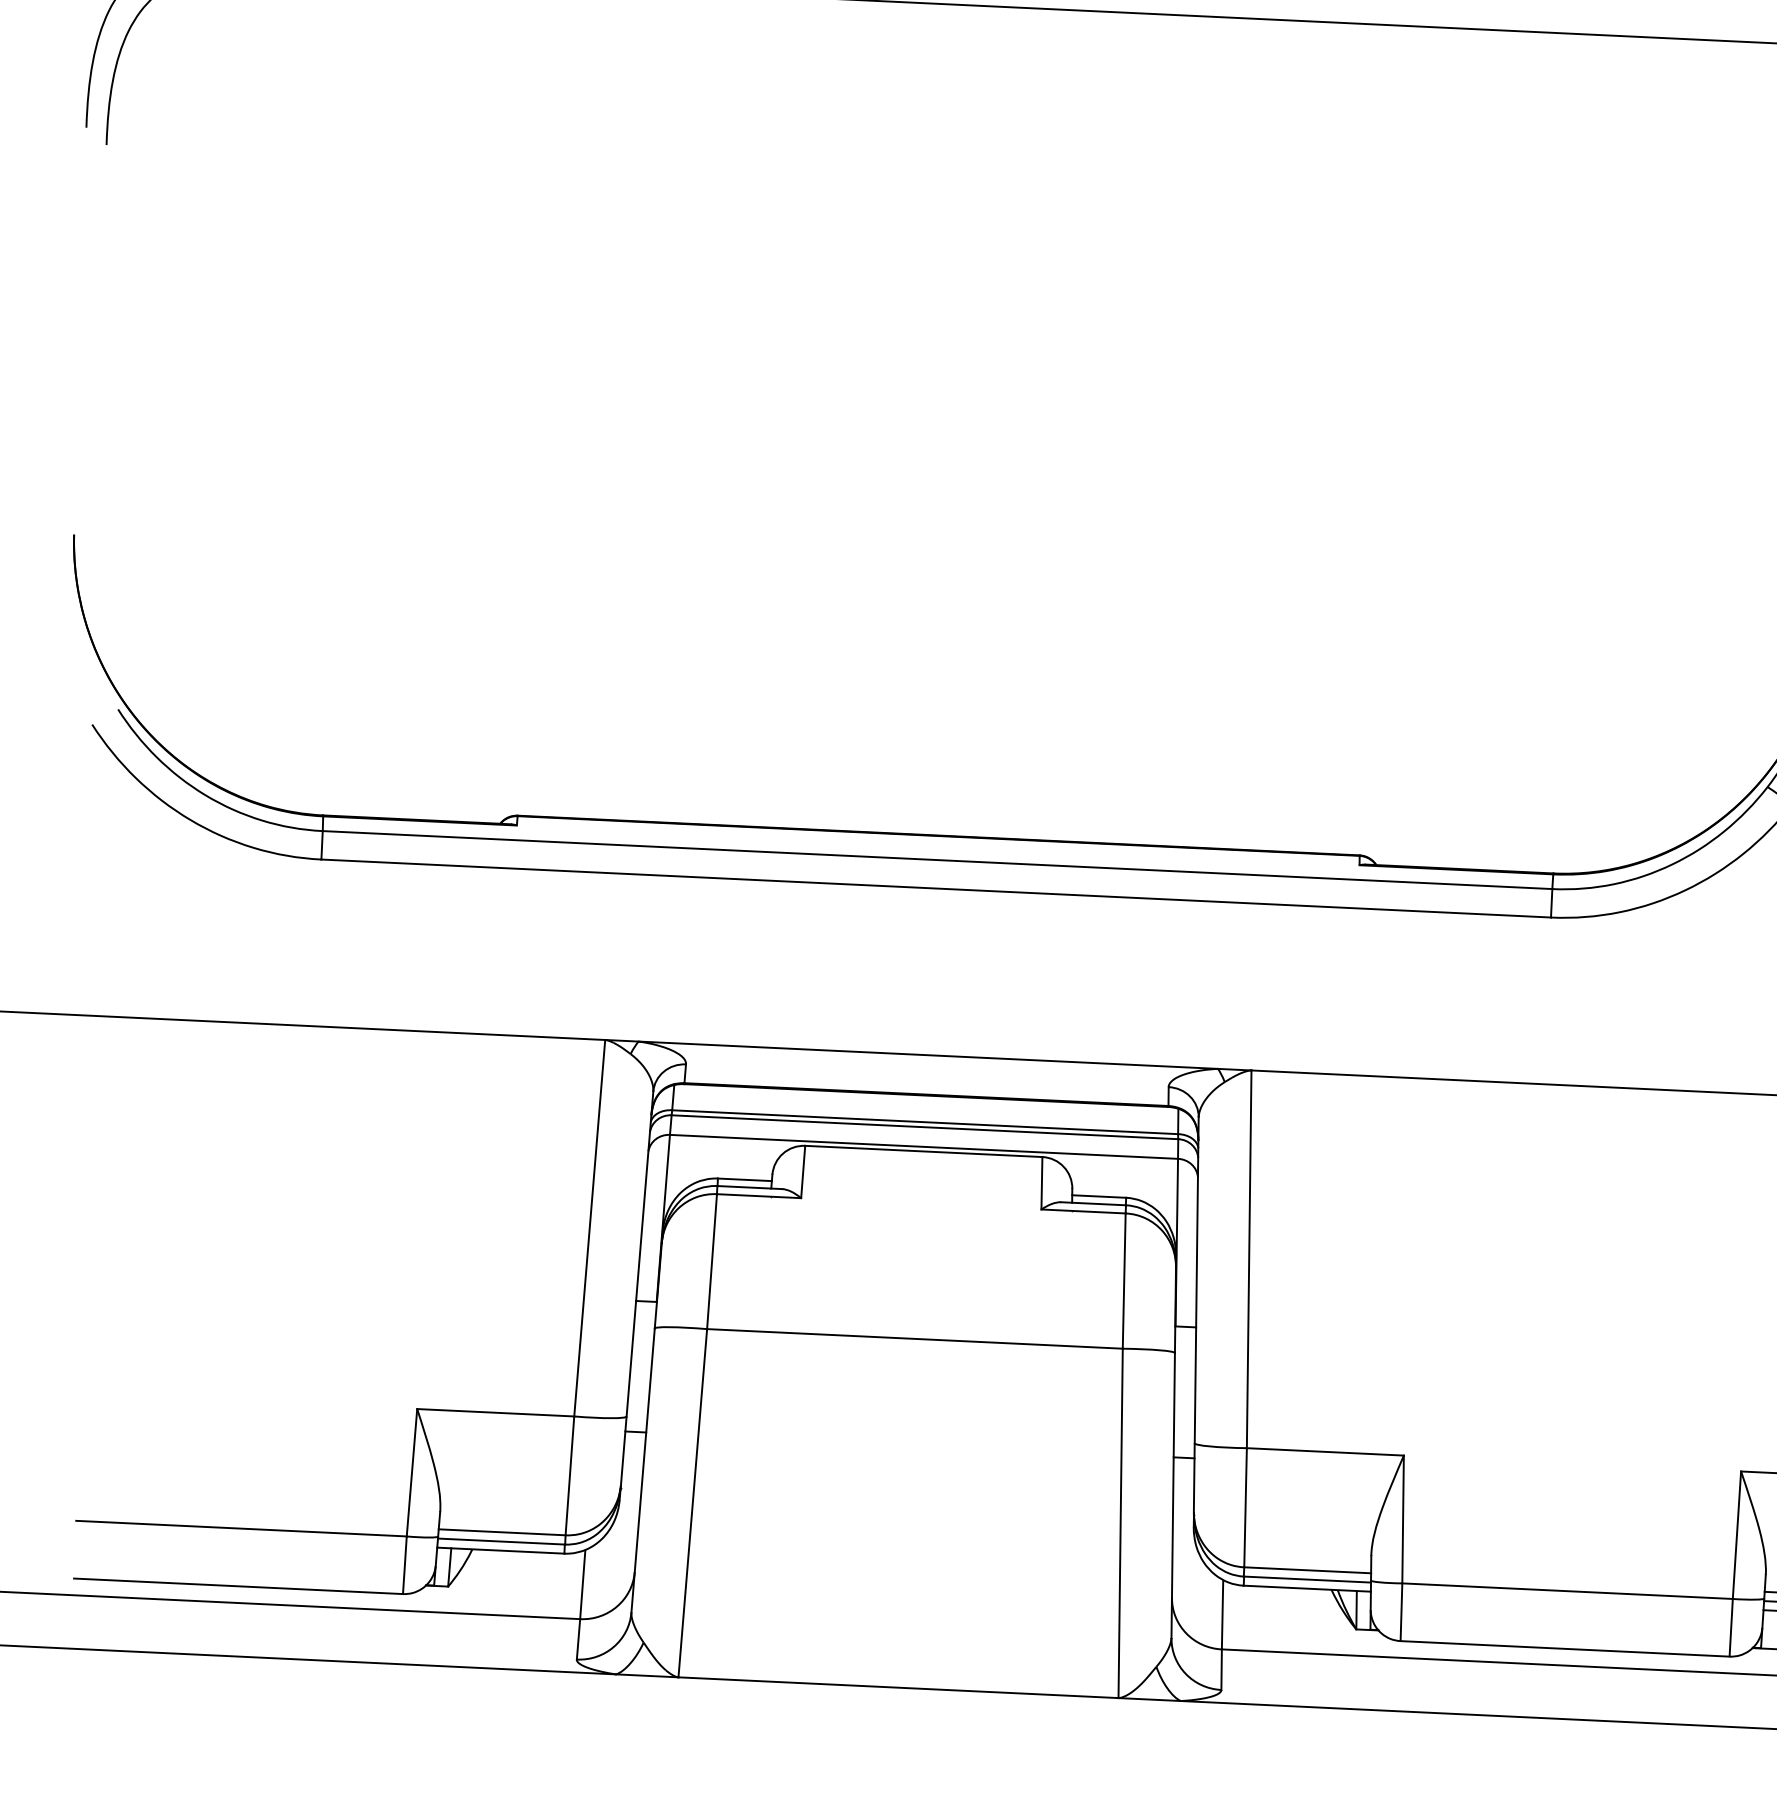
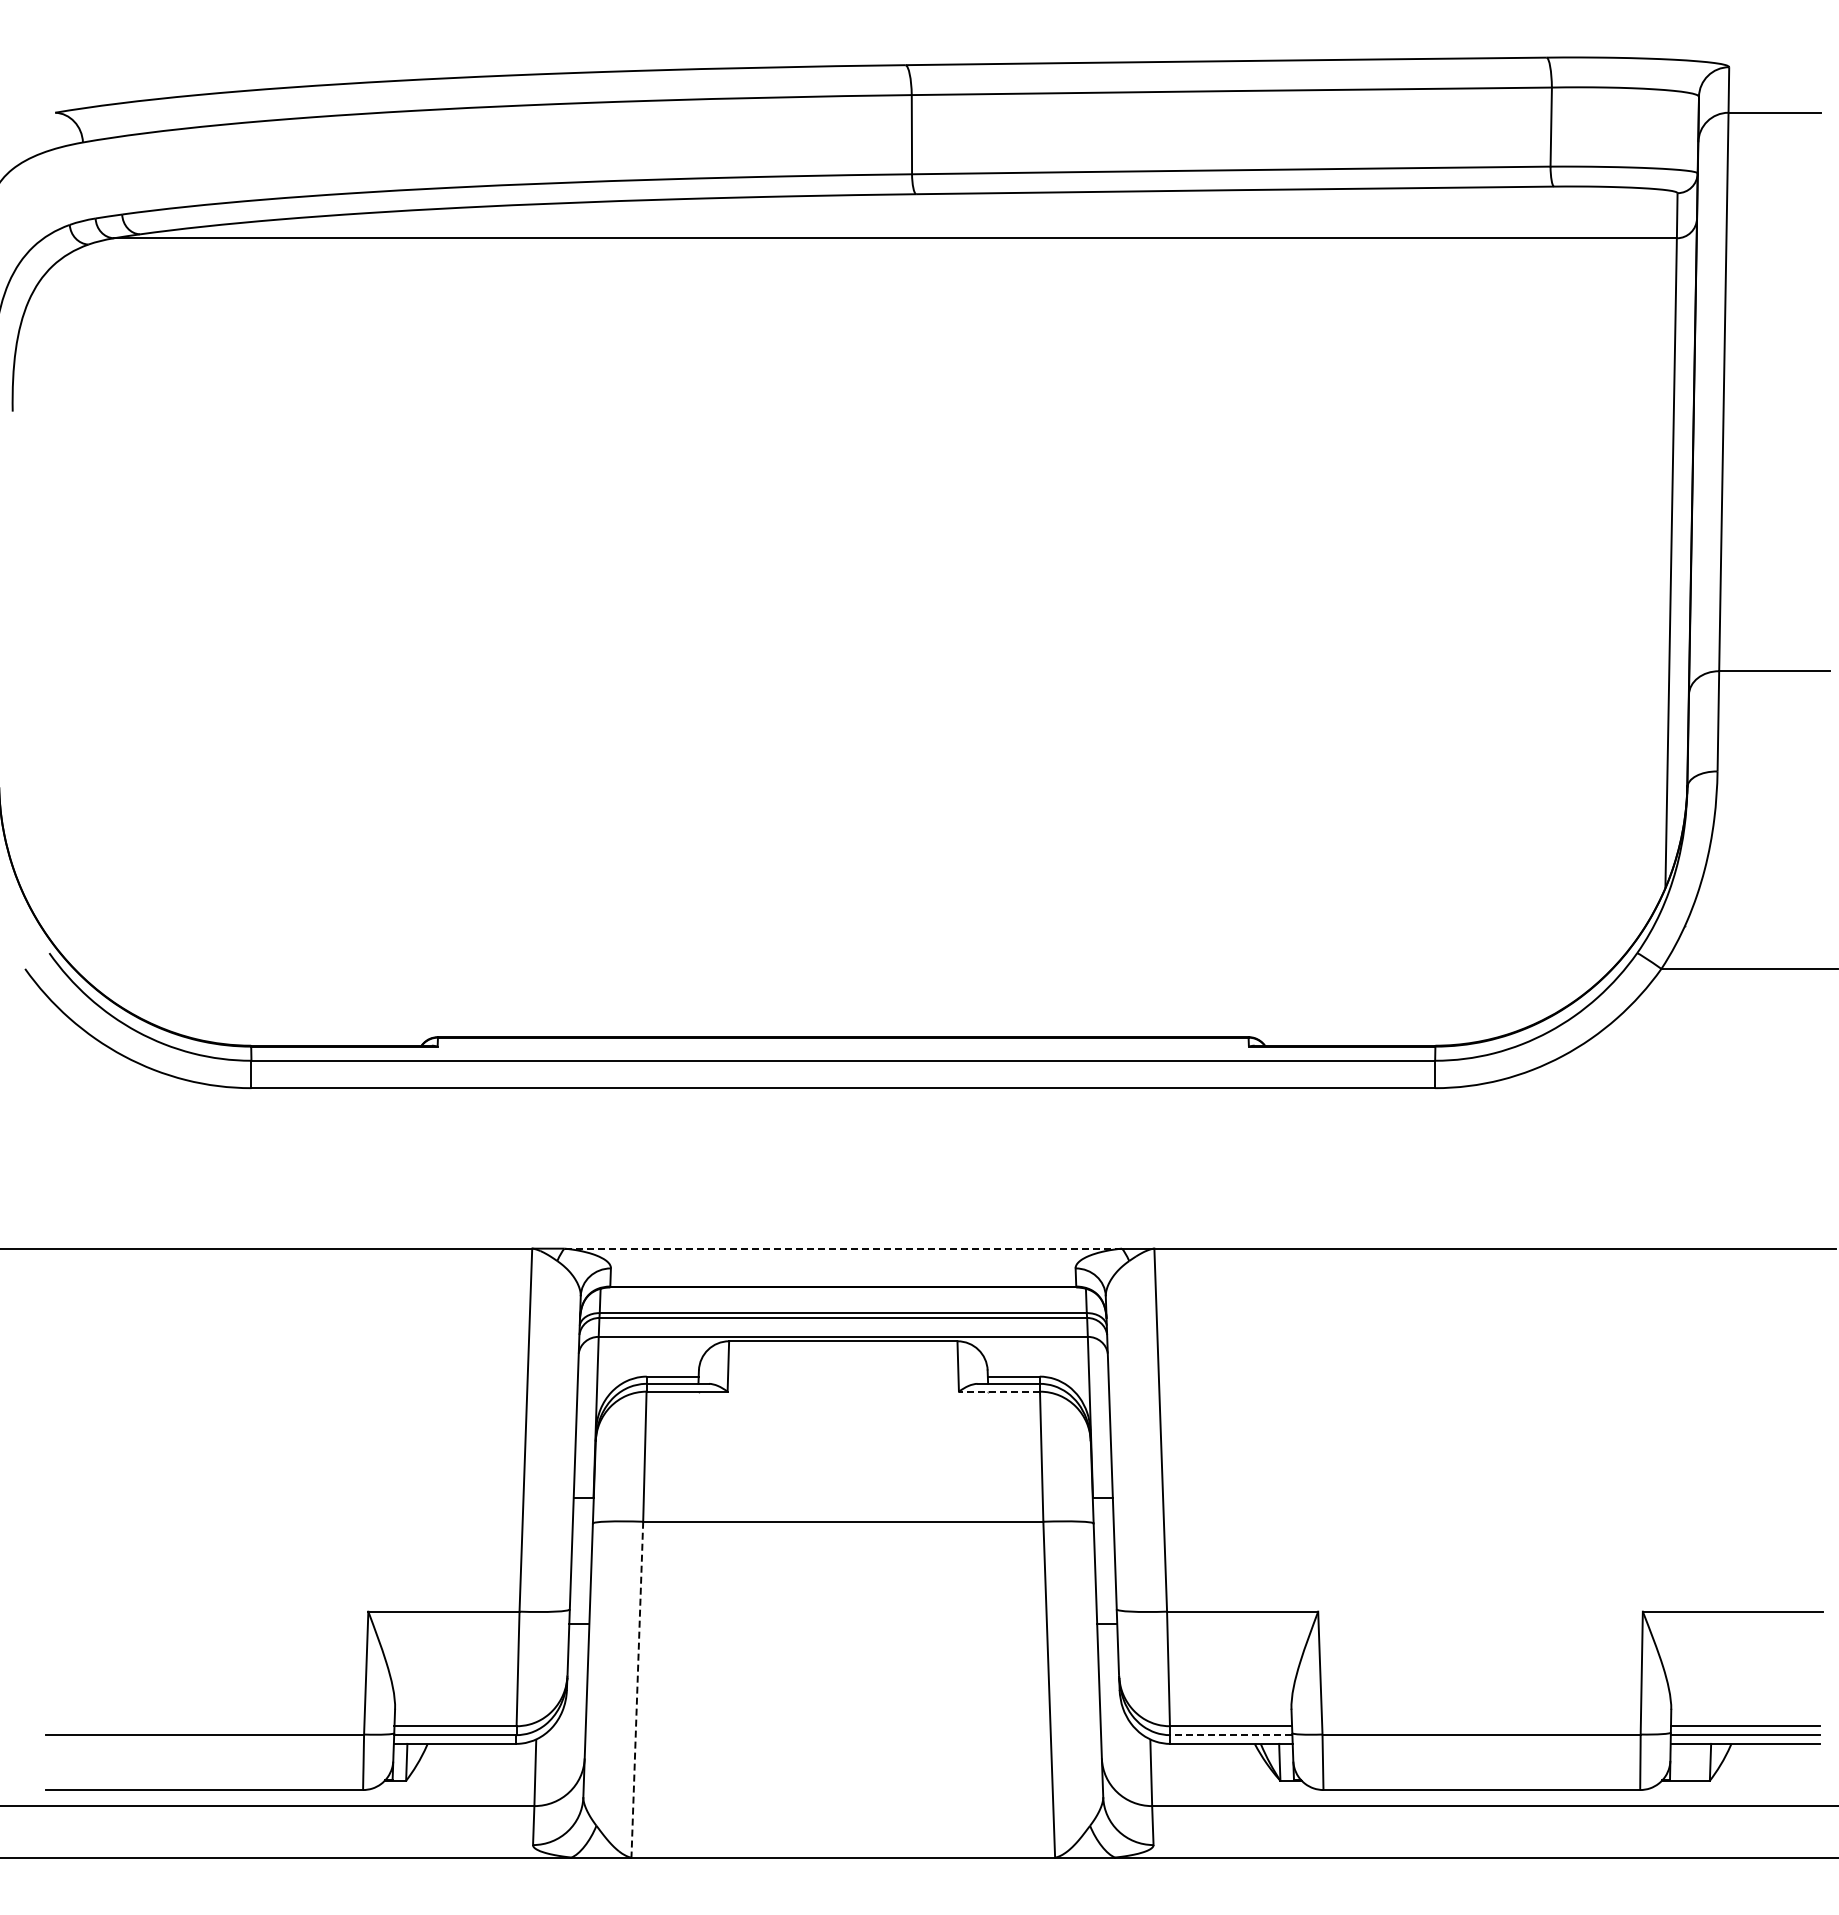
line: (928, 1055) -> (843, 1248), solid -> dashed
line: (1083, 1211) -> (999, 1391), solid -> dashed
line: (692, 1503) -> (637, 1689), solid -> dashed
line: (1306, 1579) -> (1230, 1735), solid -> dashed

